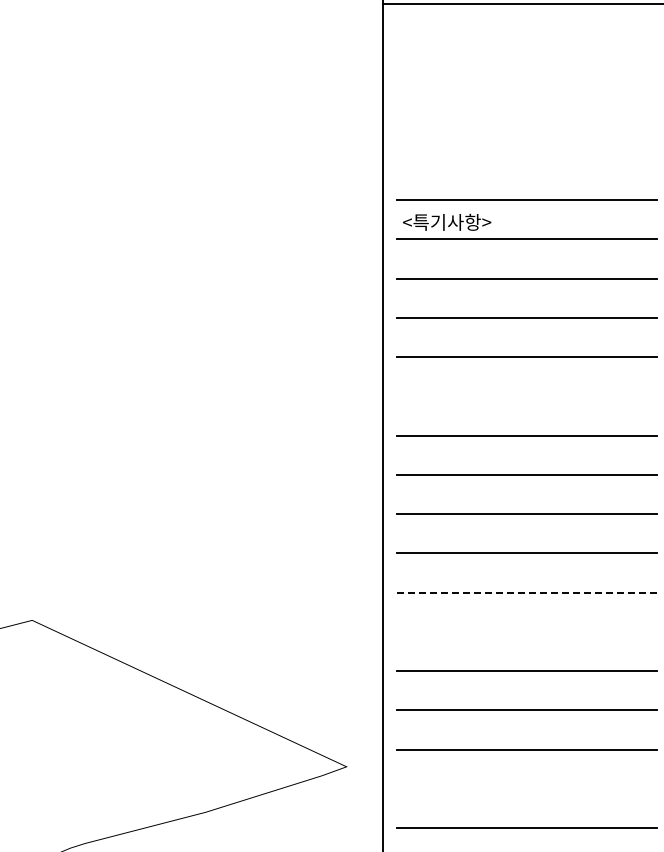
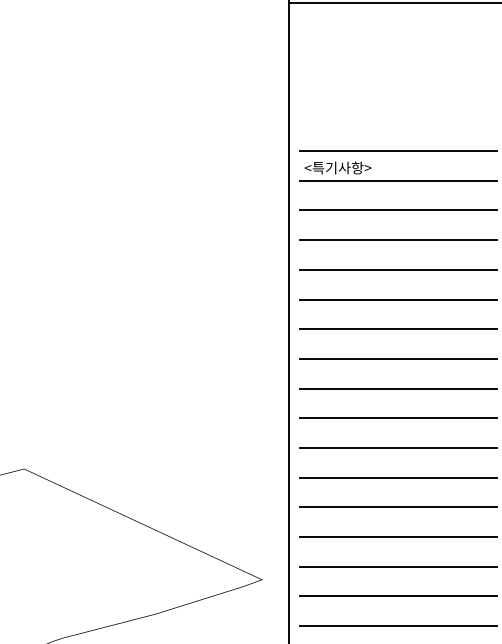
line: (527, 396) -> (398, 299), added
line: (527, 592) -> (398, 447), dashed -> solid
line: (527, 631) -> (398, 477), added
line: (527, 788) -> (398, 596), added

